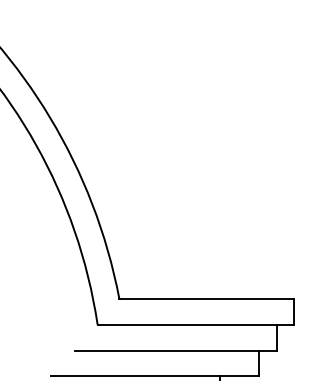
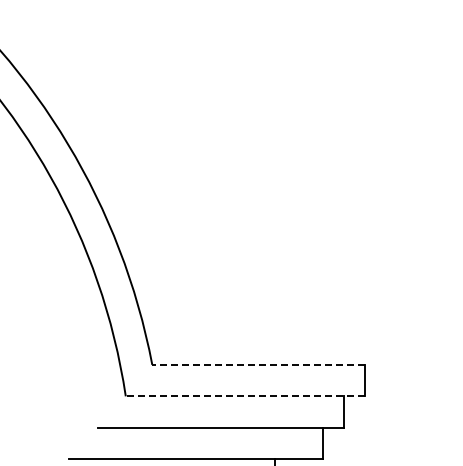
line: (206, 298) -> (258, 364), solid -> dashed
line: (195, 324) -> (245, 396), solid -> dashed

